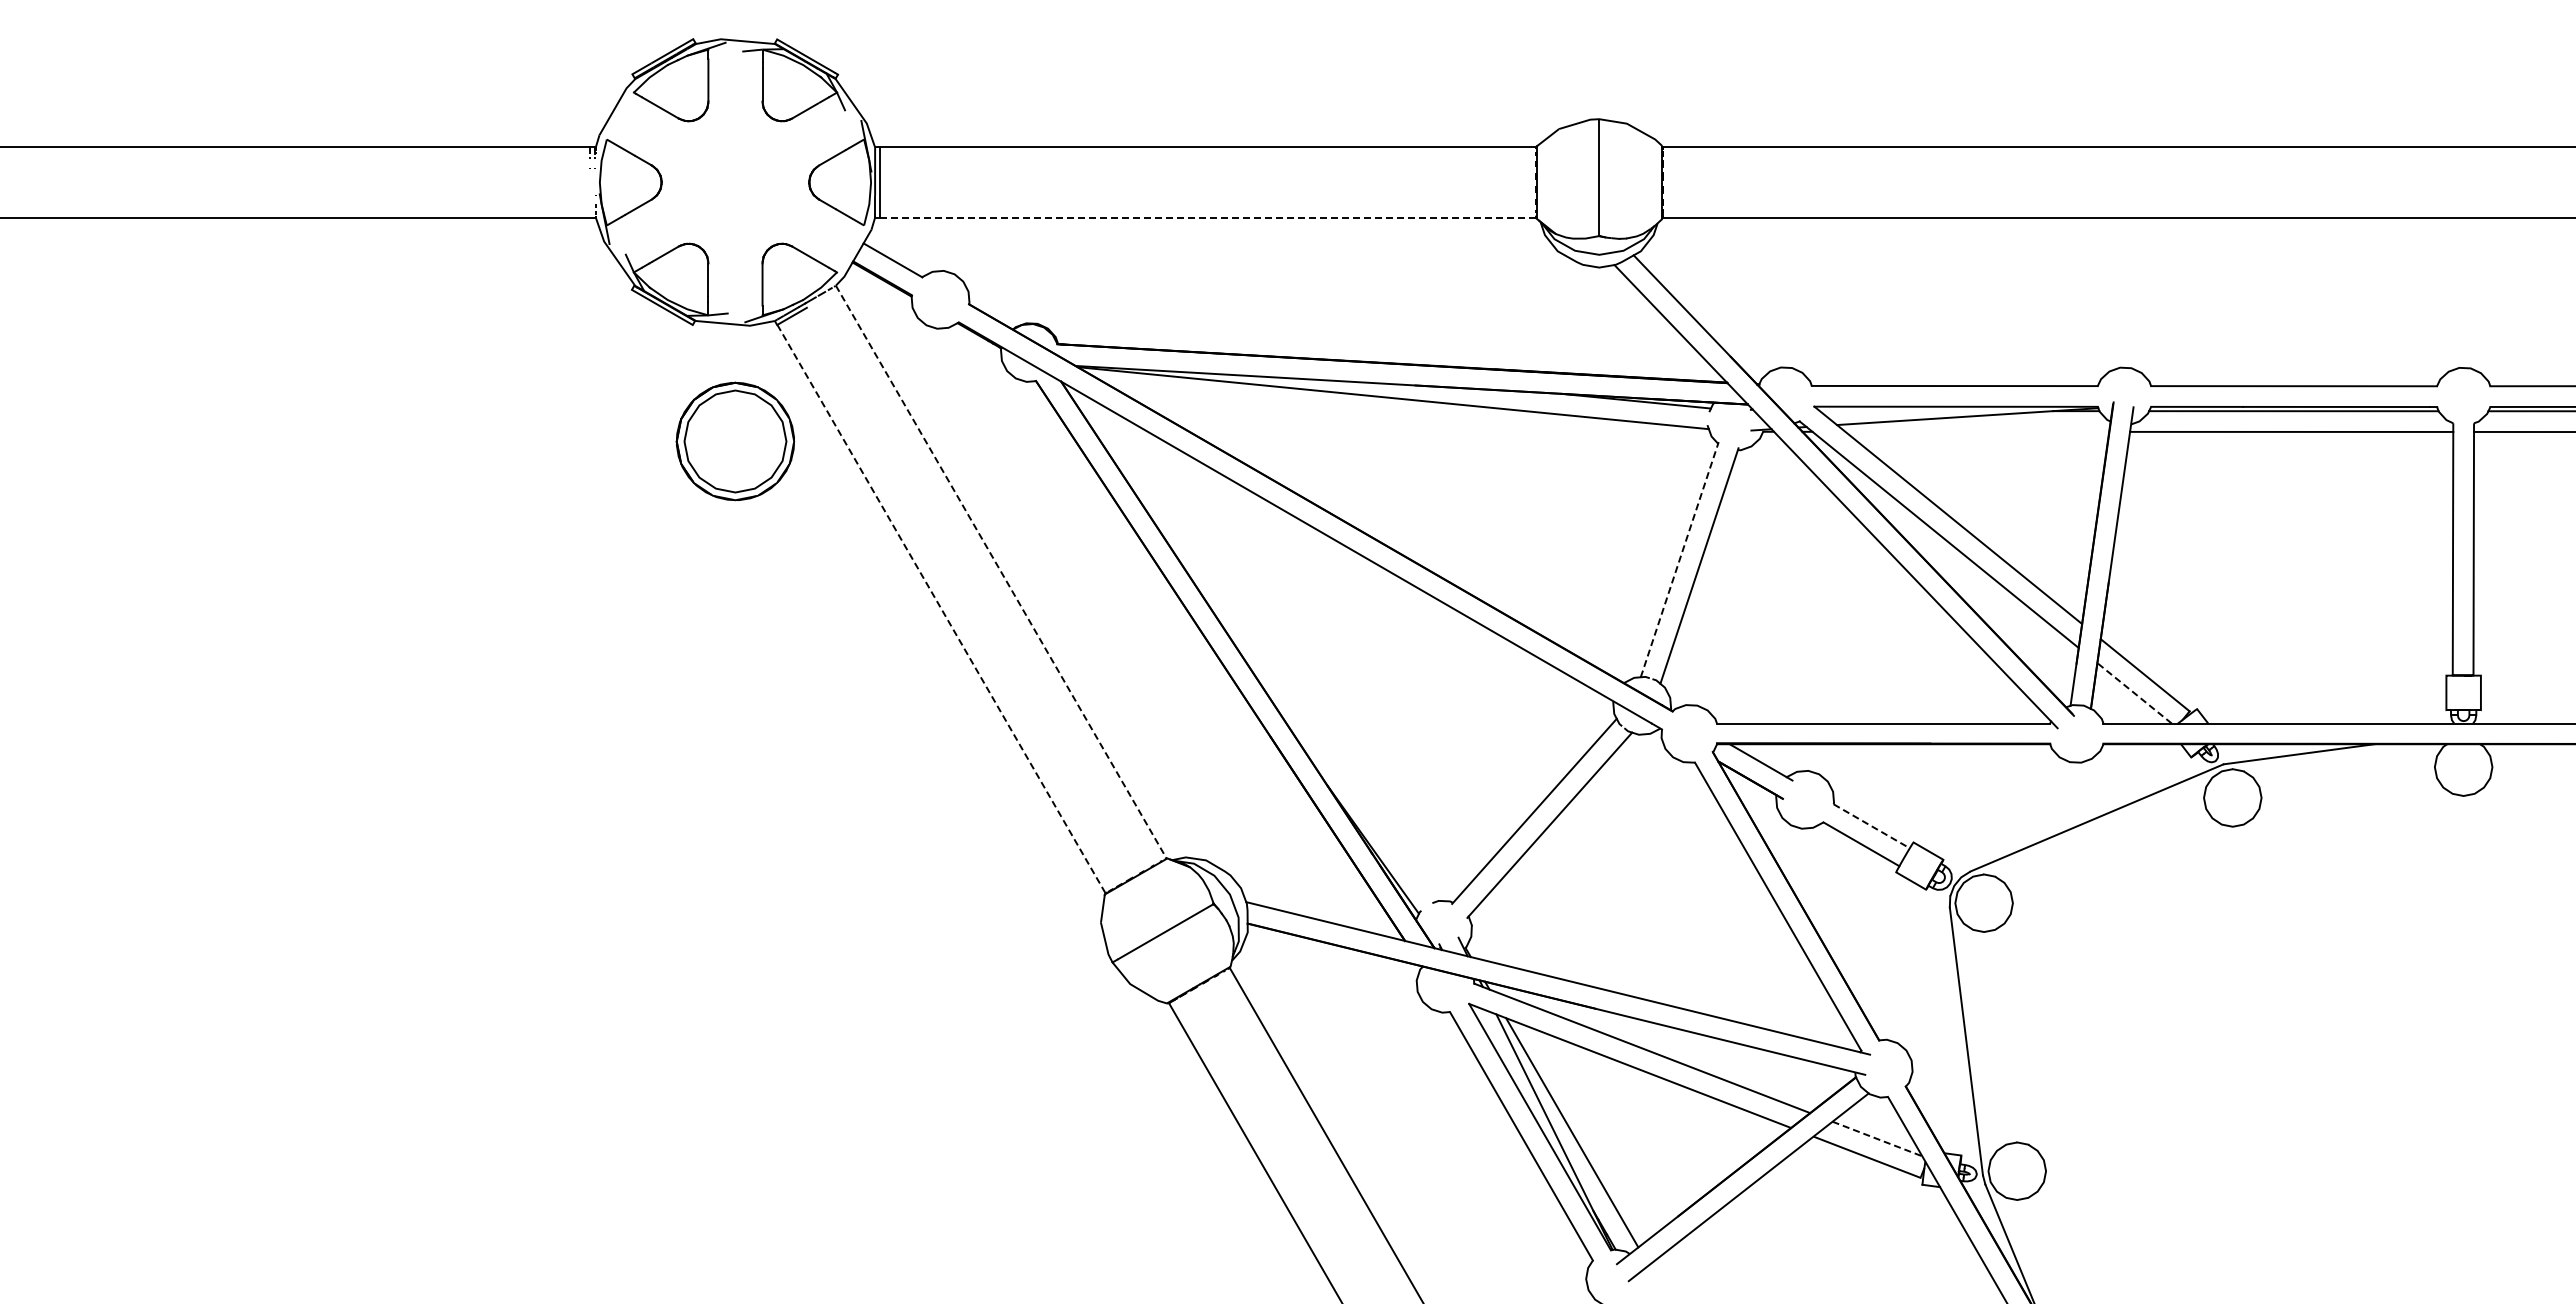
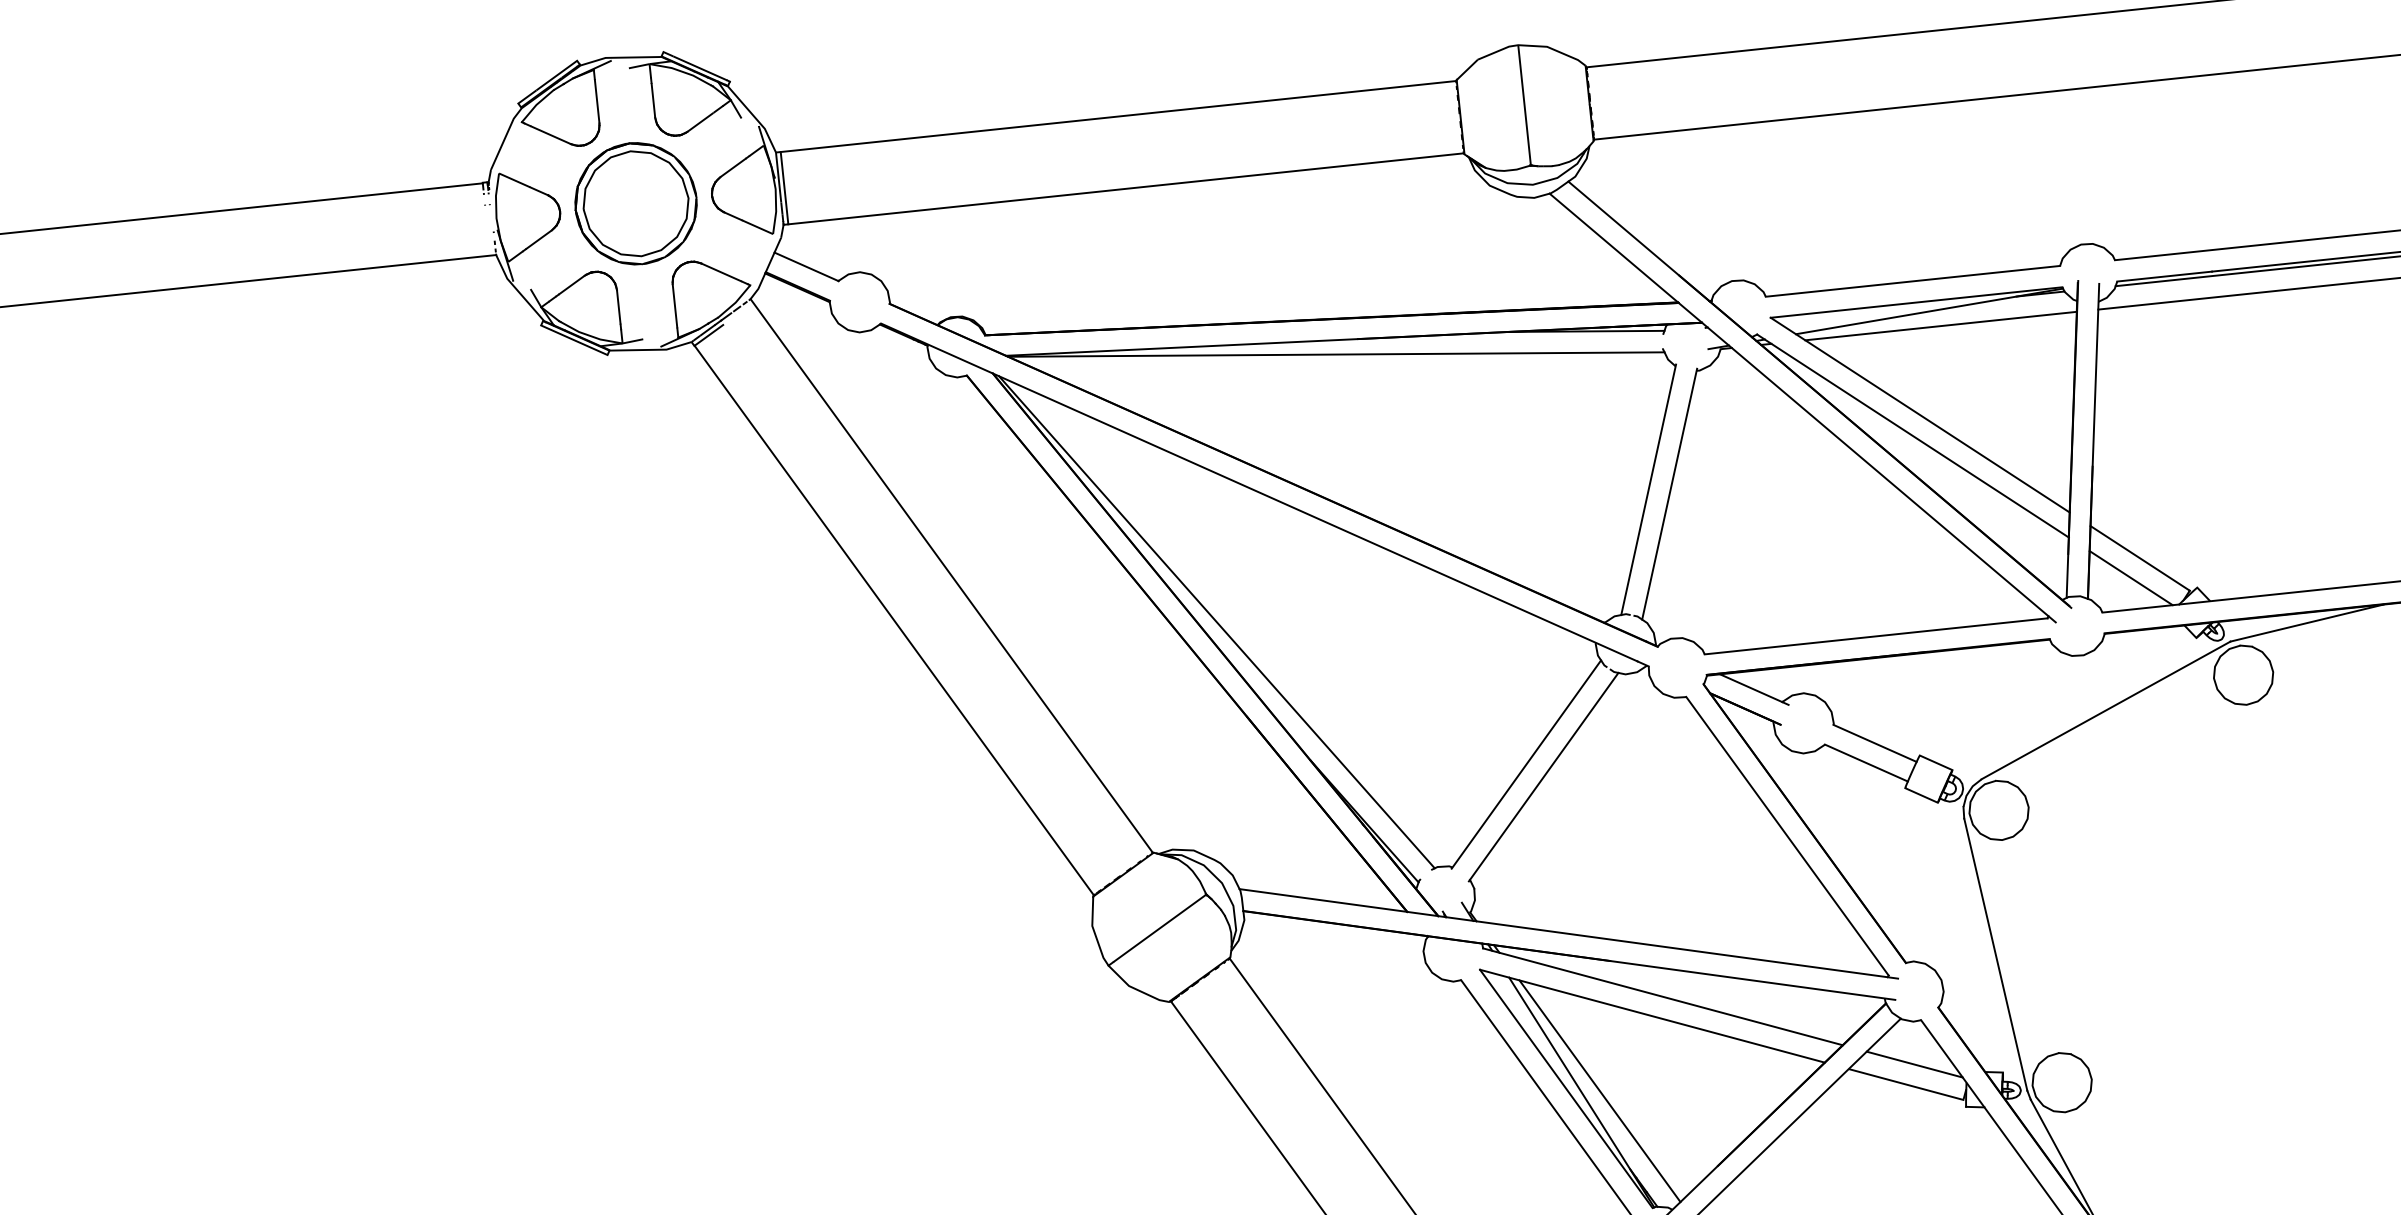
line: (1207, 217) -> (1125, 188), dashed -> solid
line: (1977, 431) -> (1941, 325), added
part: (735, 441) -> (636, 203), moved
line: (1679, 559) -> (1648, 489), dashed -> solid
line: (1001, 572) -> (952, 576), dashed -> solid
line: (941, 609) -> (894, 620), dashed -> solid
line: (1250, 642) -> (1215, 621), added
line: (2134, 693) -> (2131, 578), dashed -> solid
line: (1871, 826) -> (1874, 743), dashed -> solid
line: (1877, 1139) -> (1914, 1065), dashed -> solid

